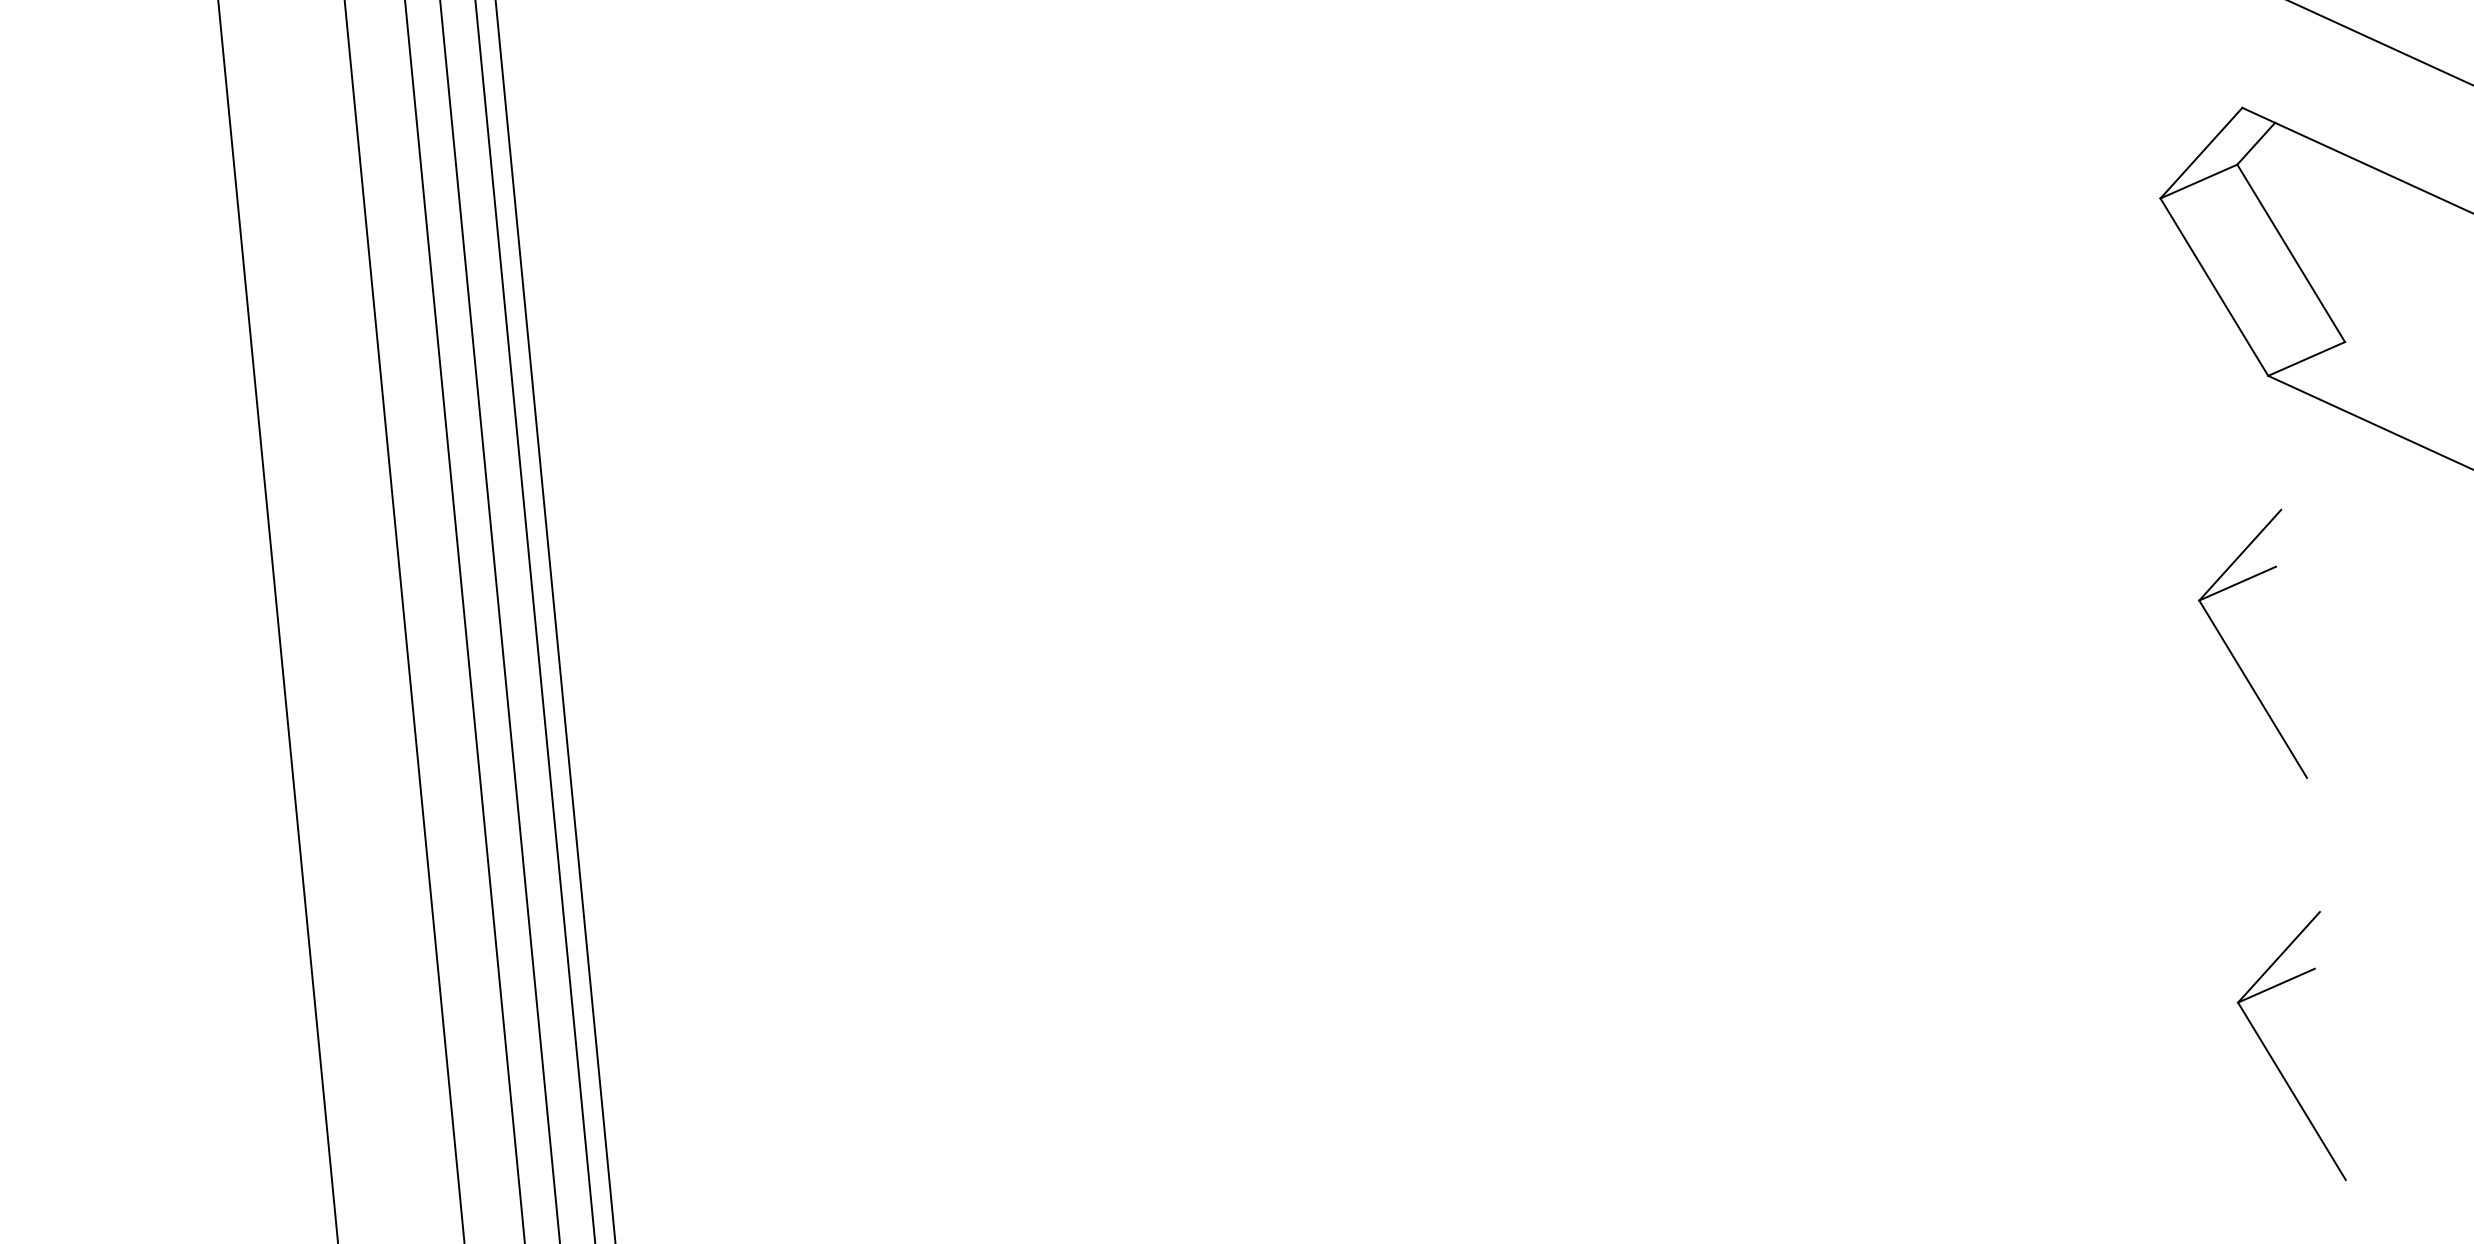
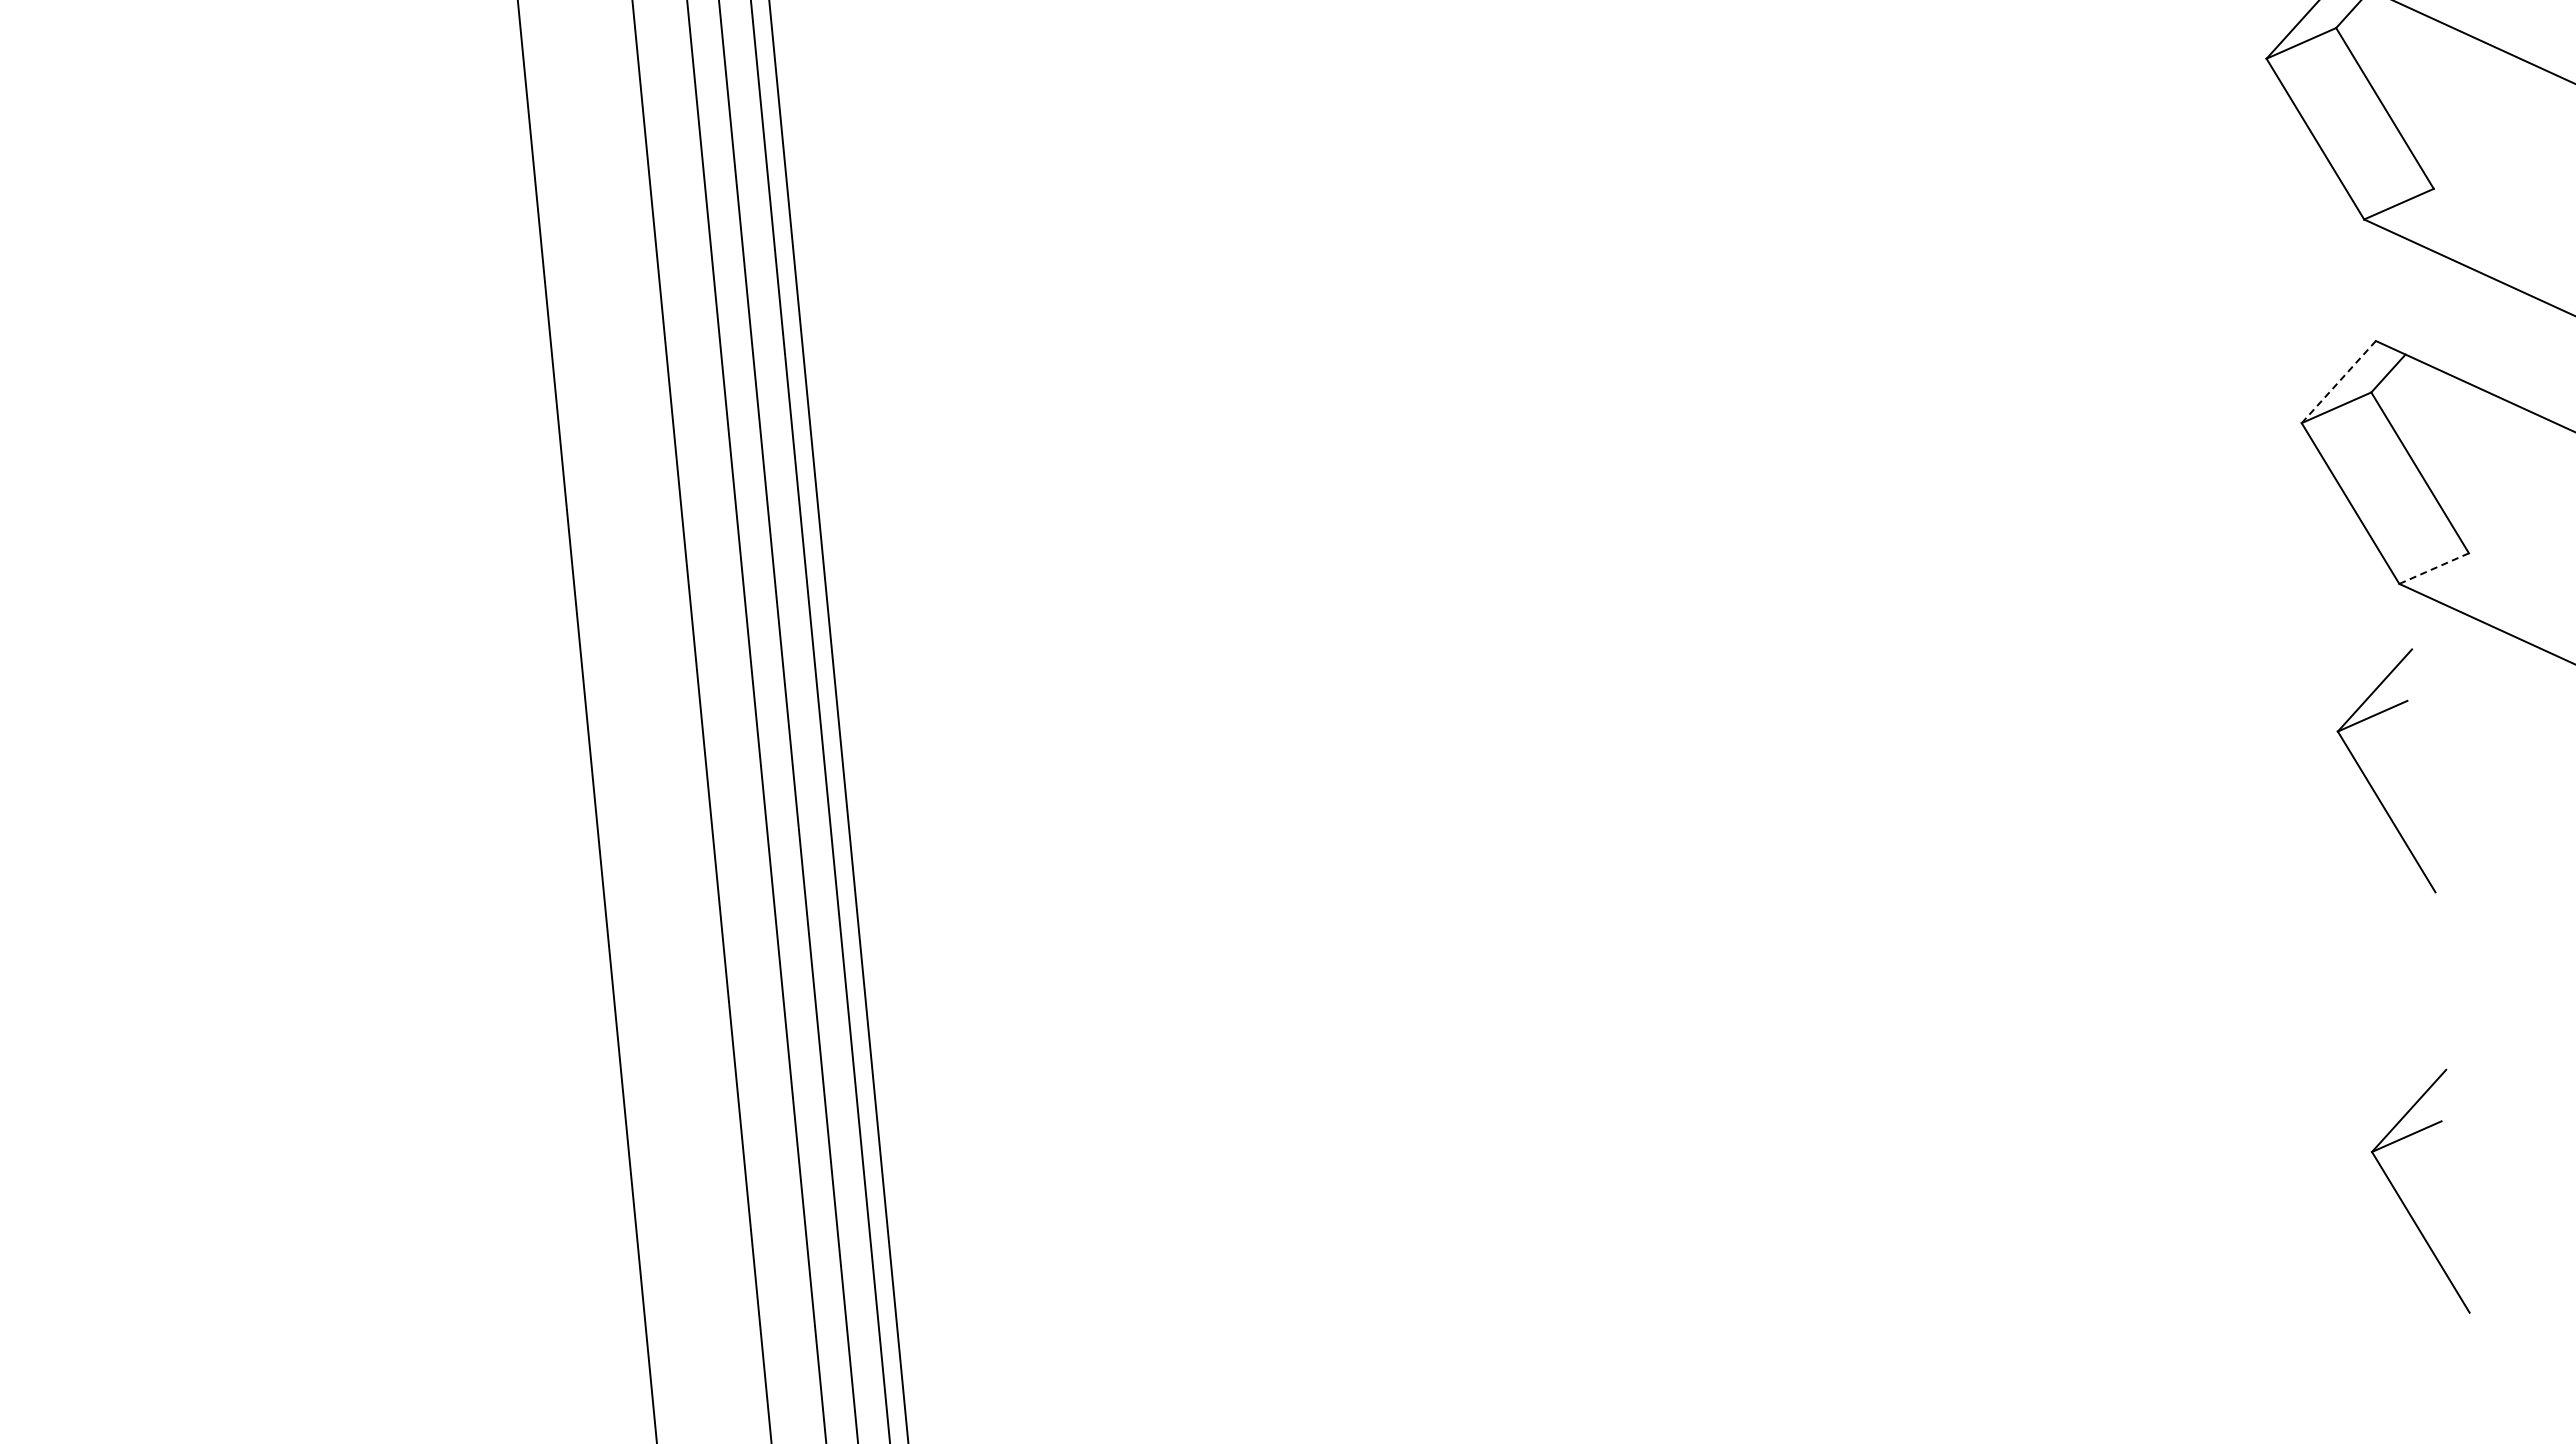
line: (2202, 152) -> (2339, 381), solid -> dashed
line: (2305, 358) -> (2433, 568), solid -> dashed
part: (2233, 653) -> (2368, 779), moved

